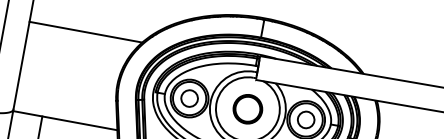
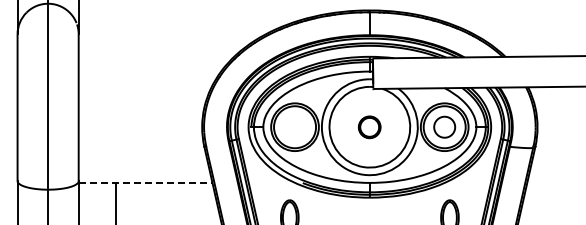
line: (85, 32) -> (150, 68), removed
circle: (189, 97) -> (294, 126), removed
part: (247, 109) -> (369, 127), size x0.6
line: (65, 121) -> (145, 183), solid -> dashed

